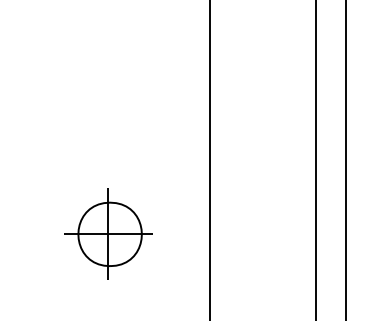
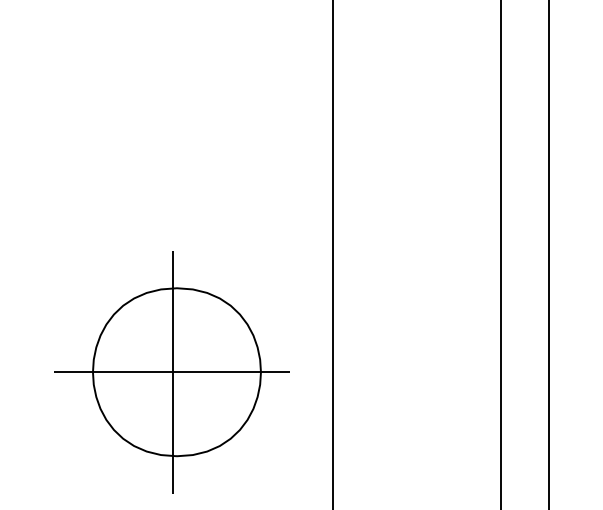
part: (107, 234) -> (170, 372), size x1.67

